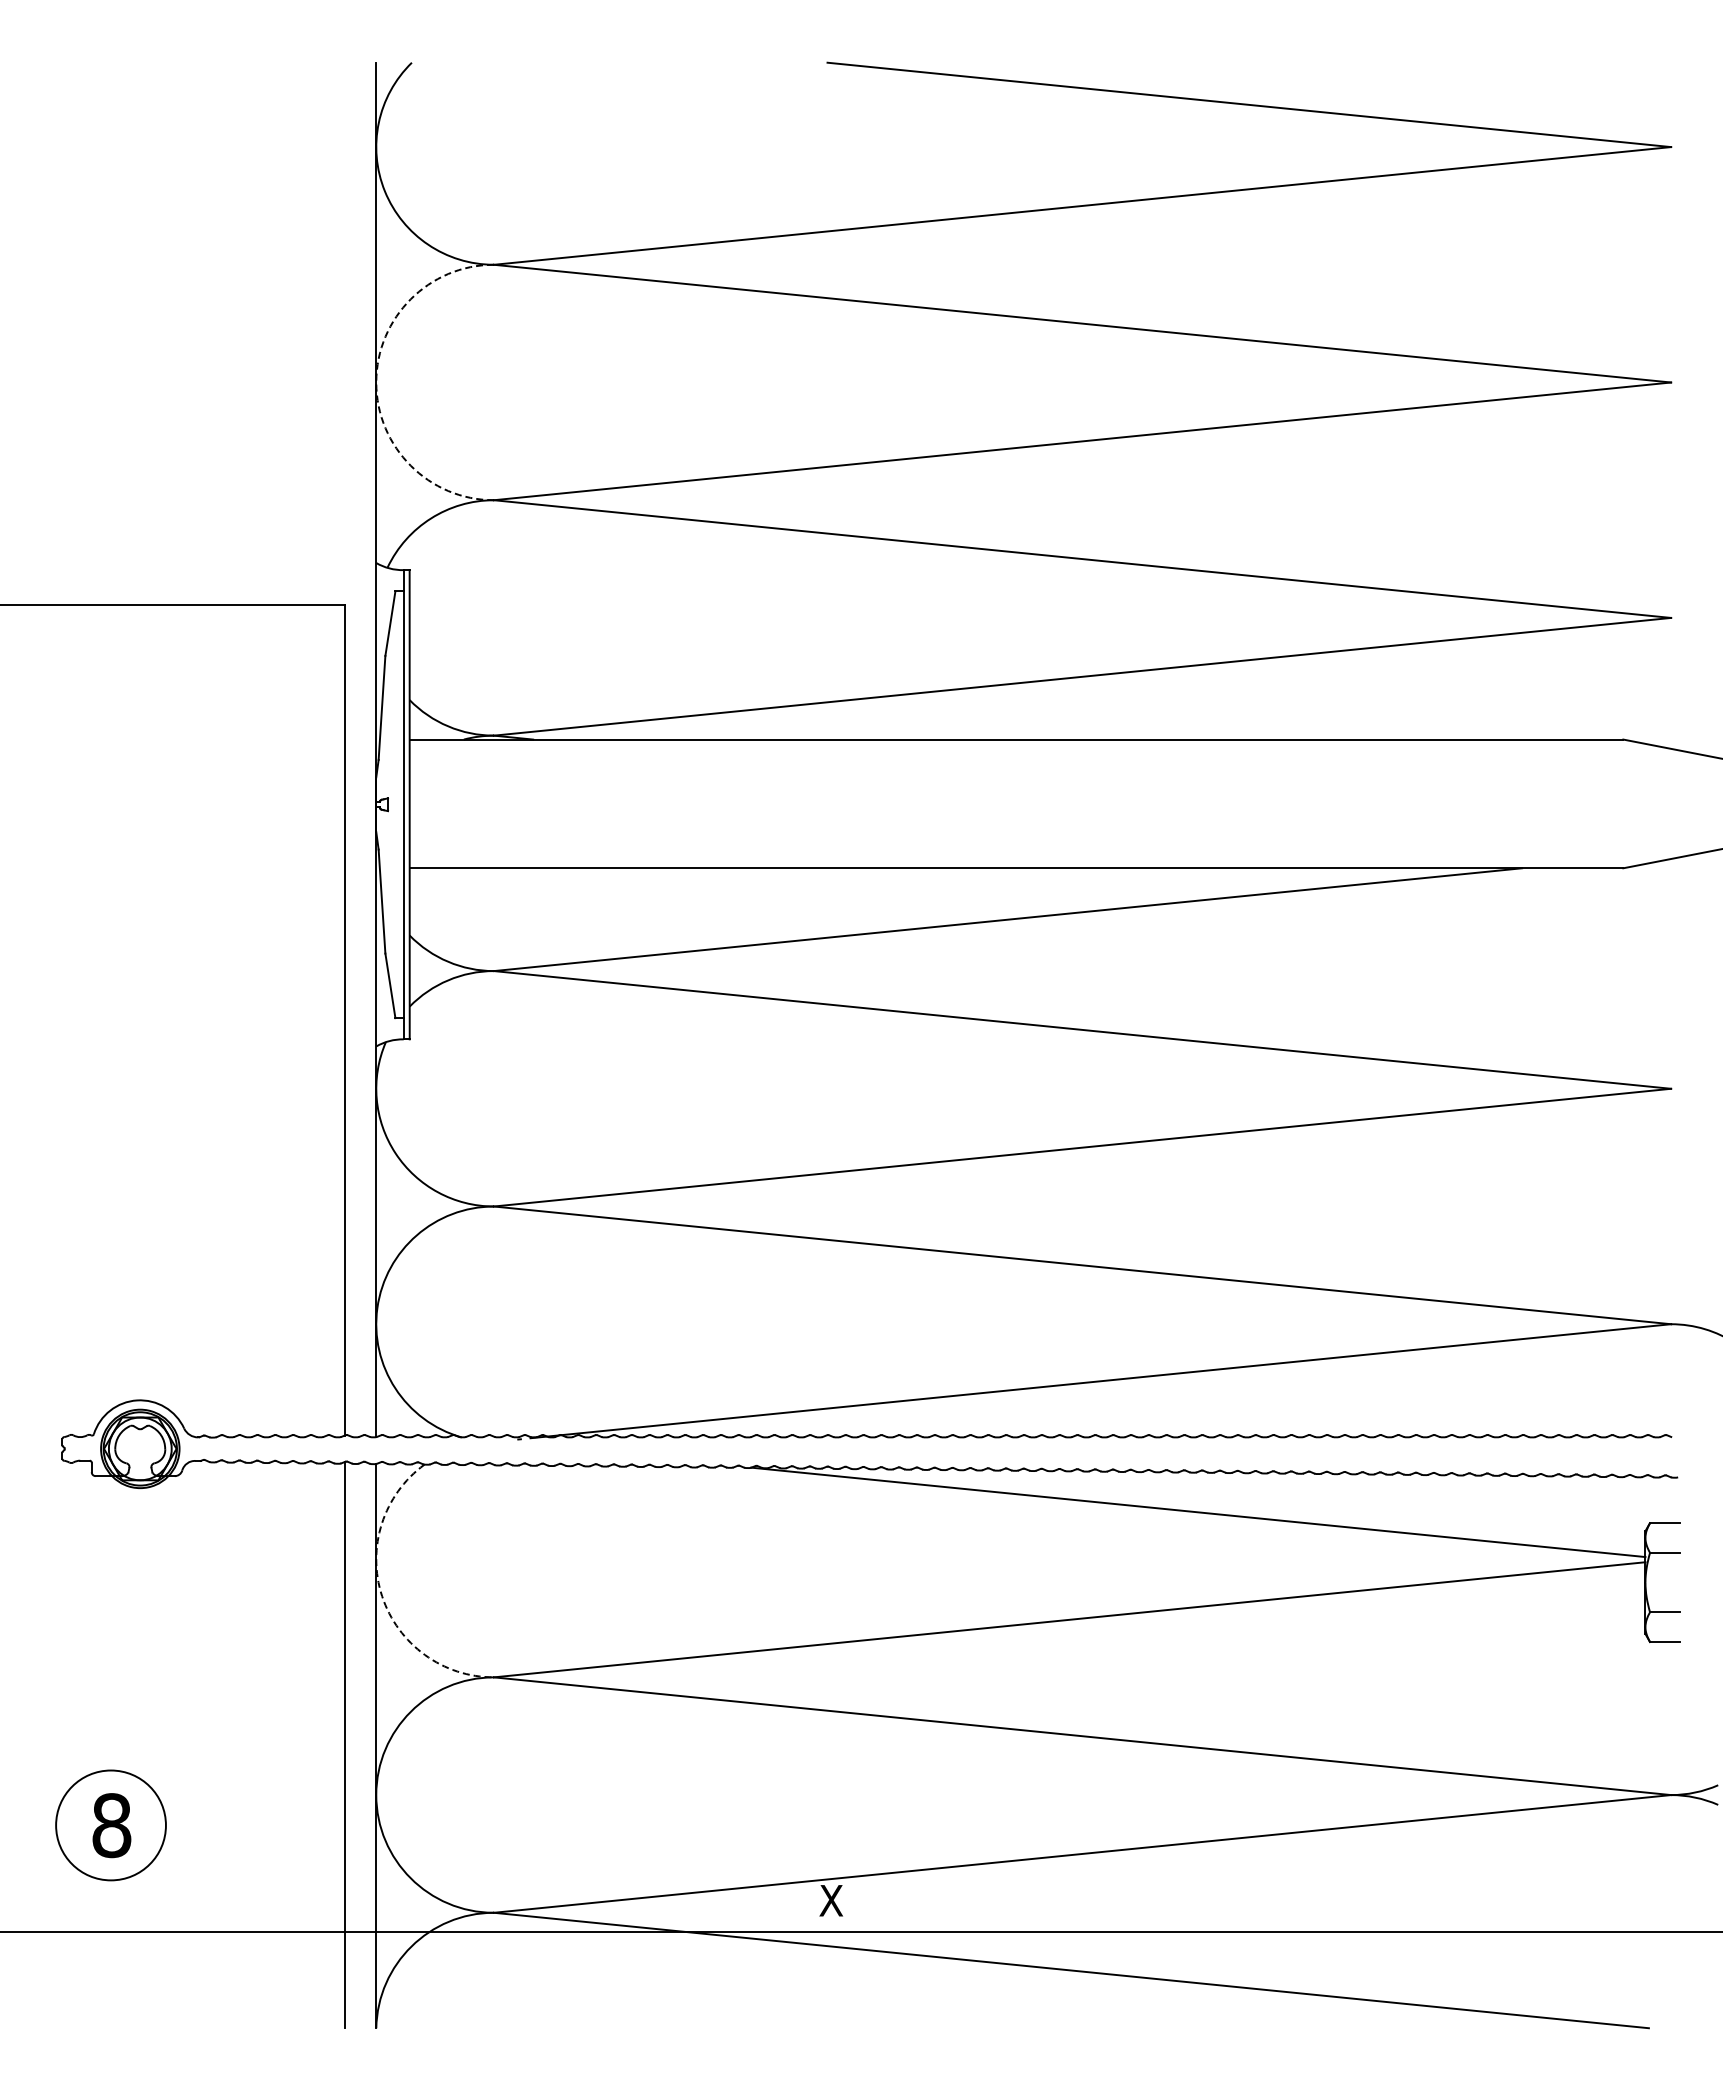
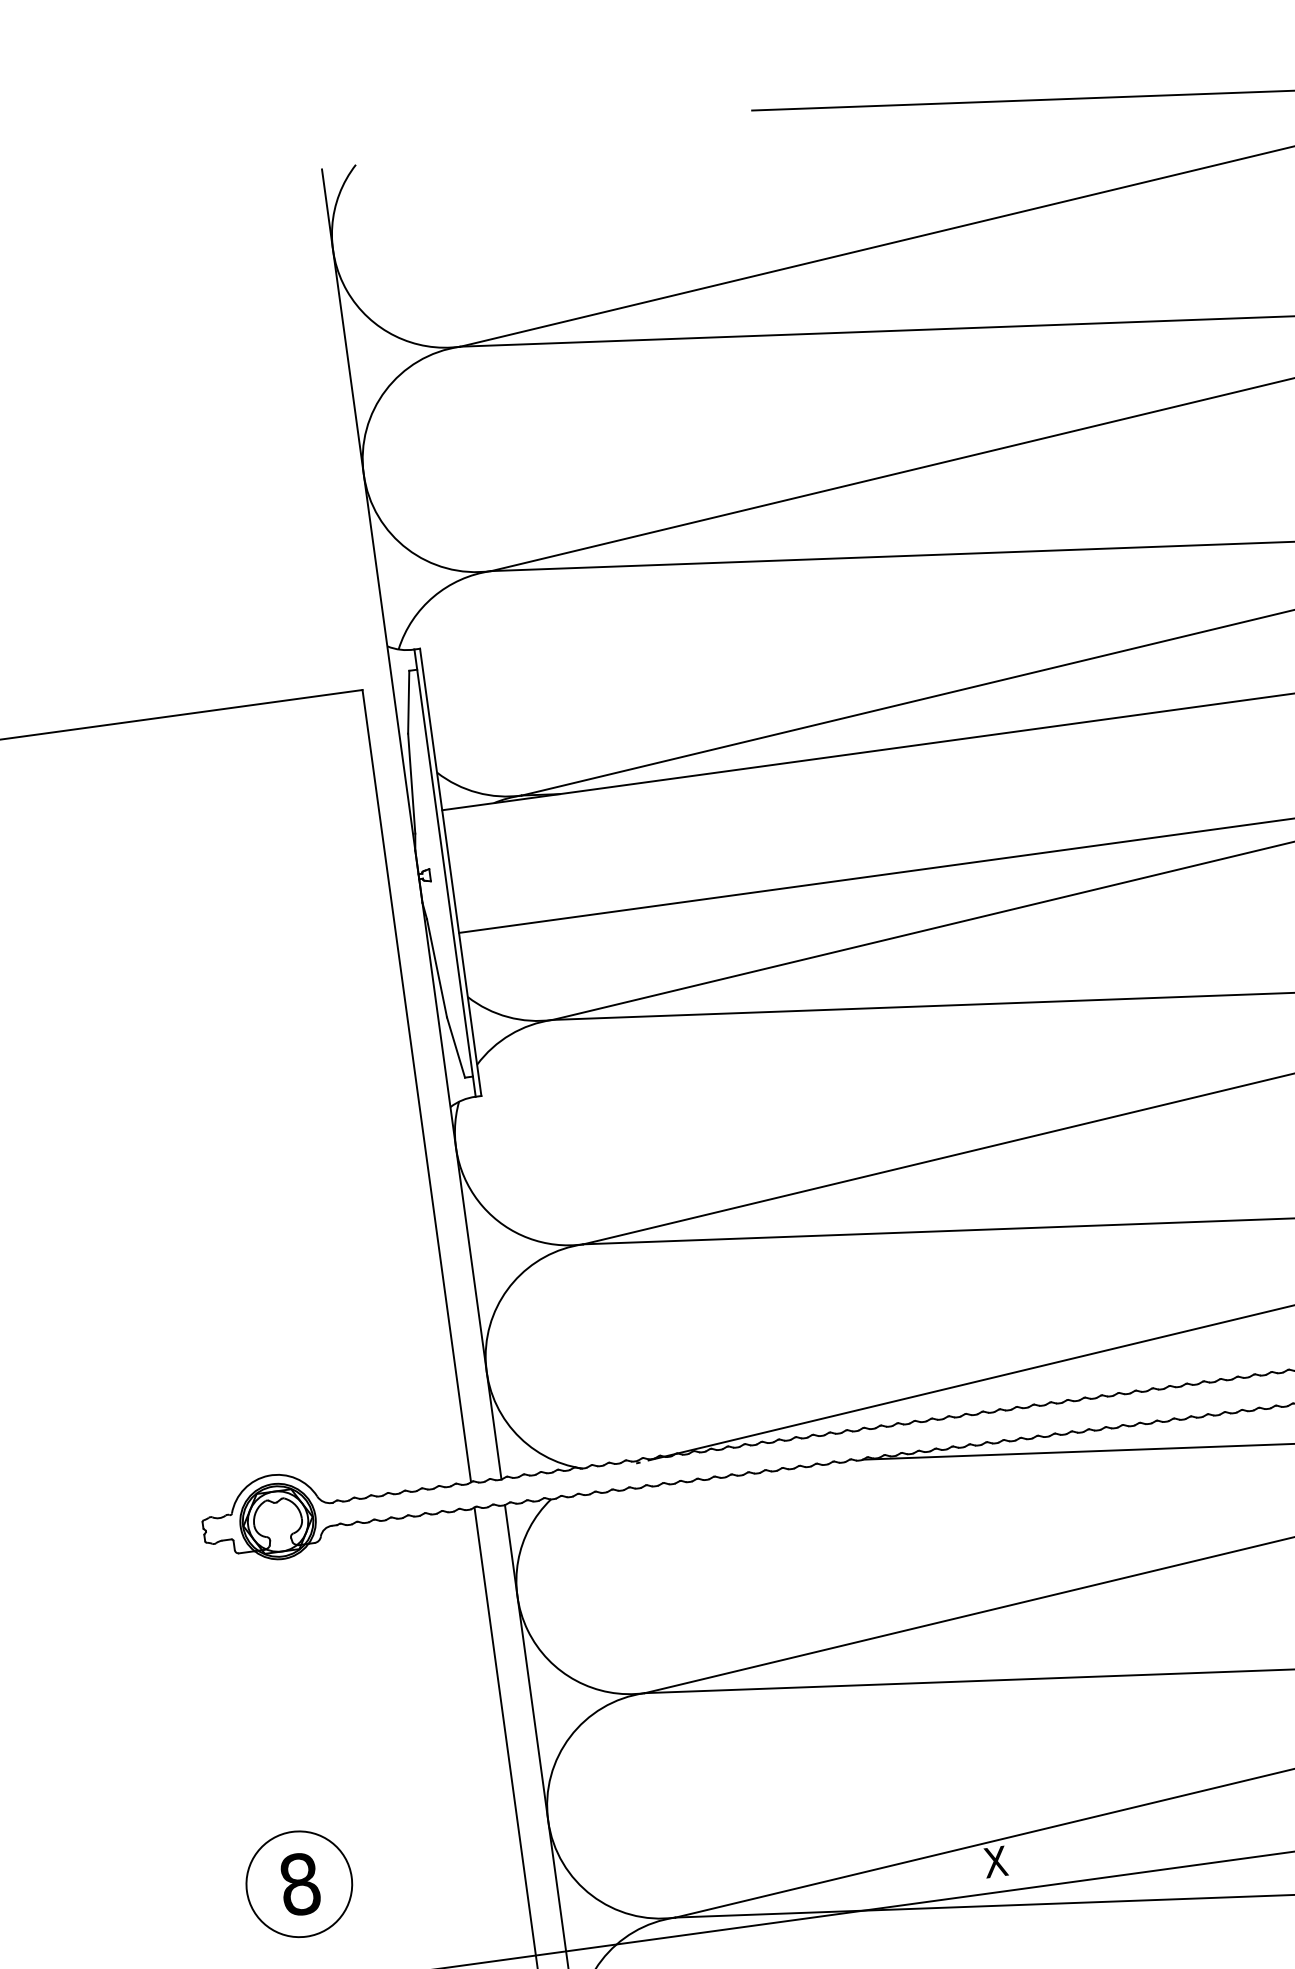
arc: (376, 382) -> (363, 474), dashed -> solid
arc: (382, 1596) -> (528, 1630), dashed -> solid

